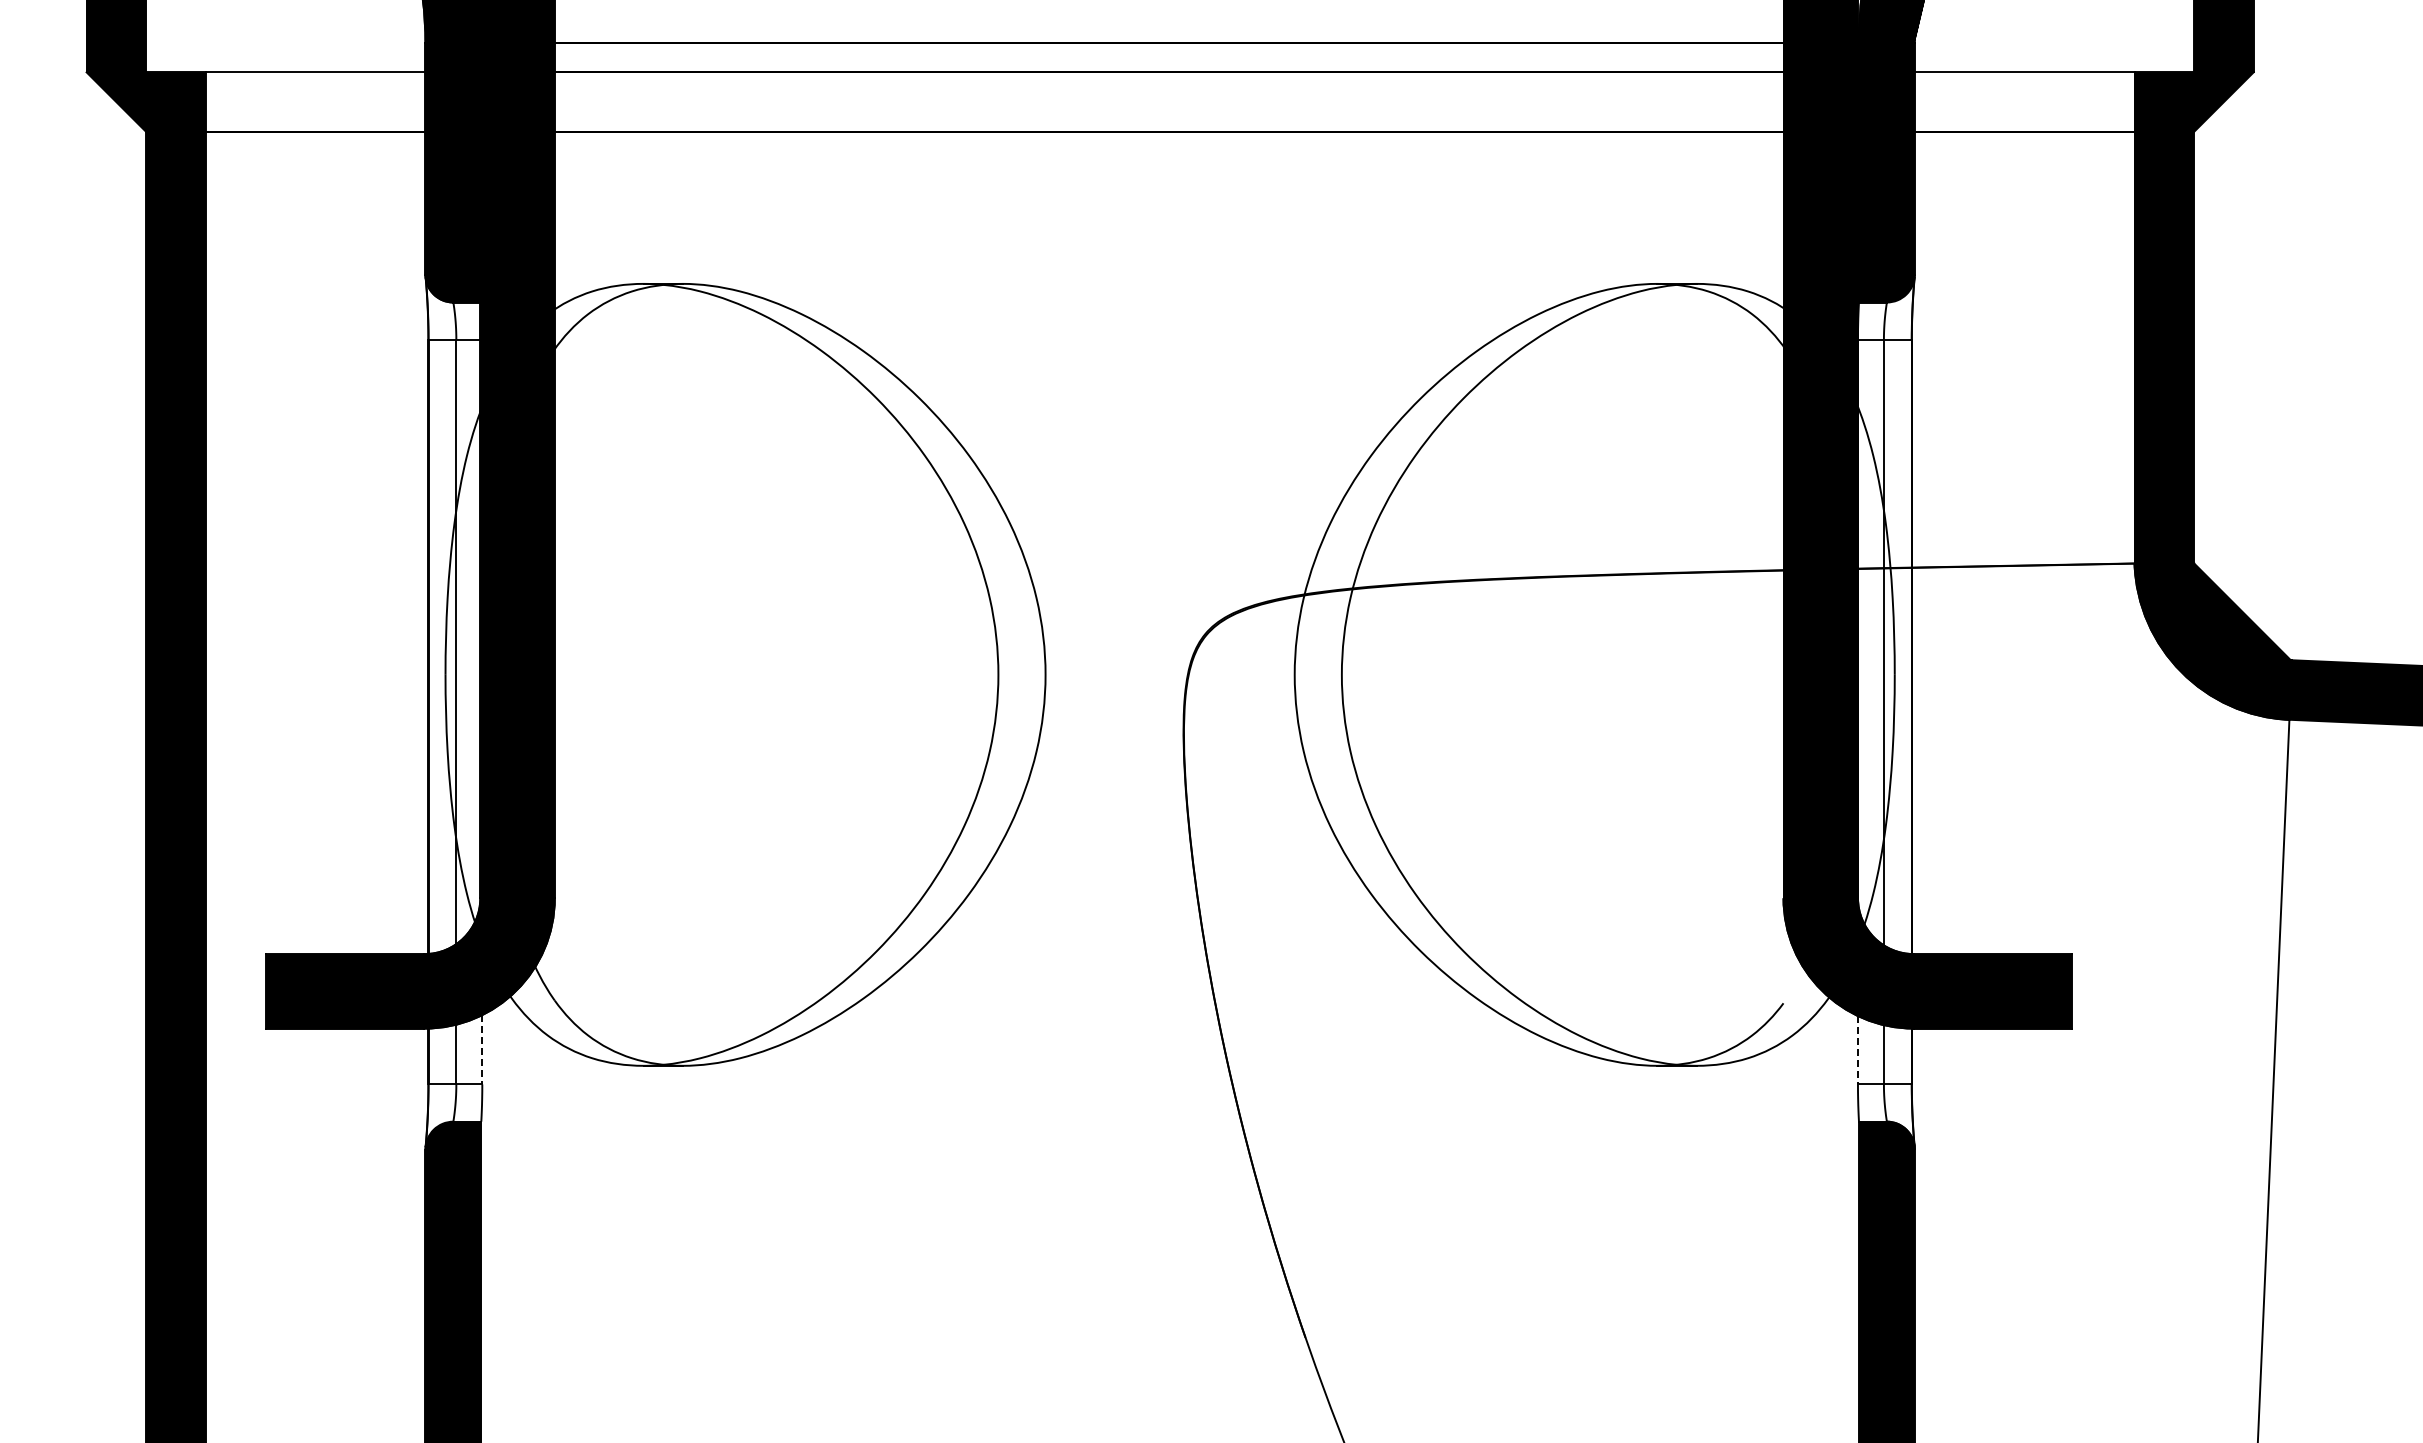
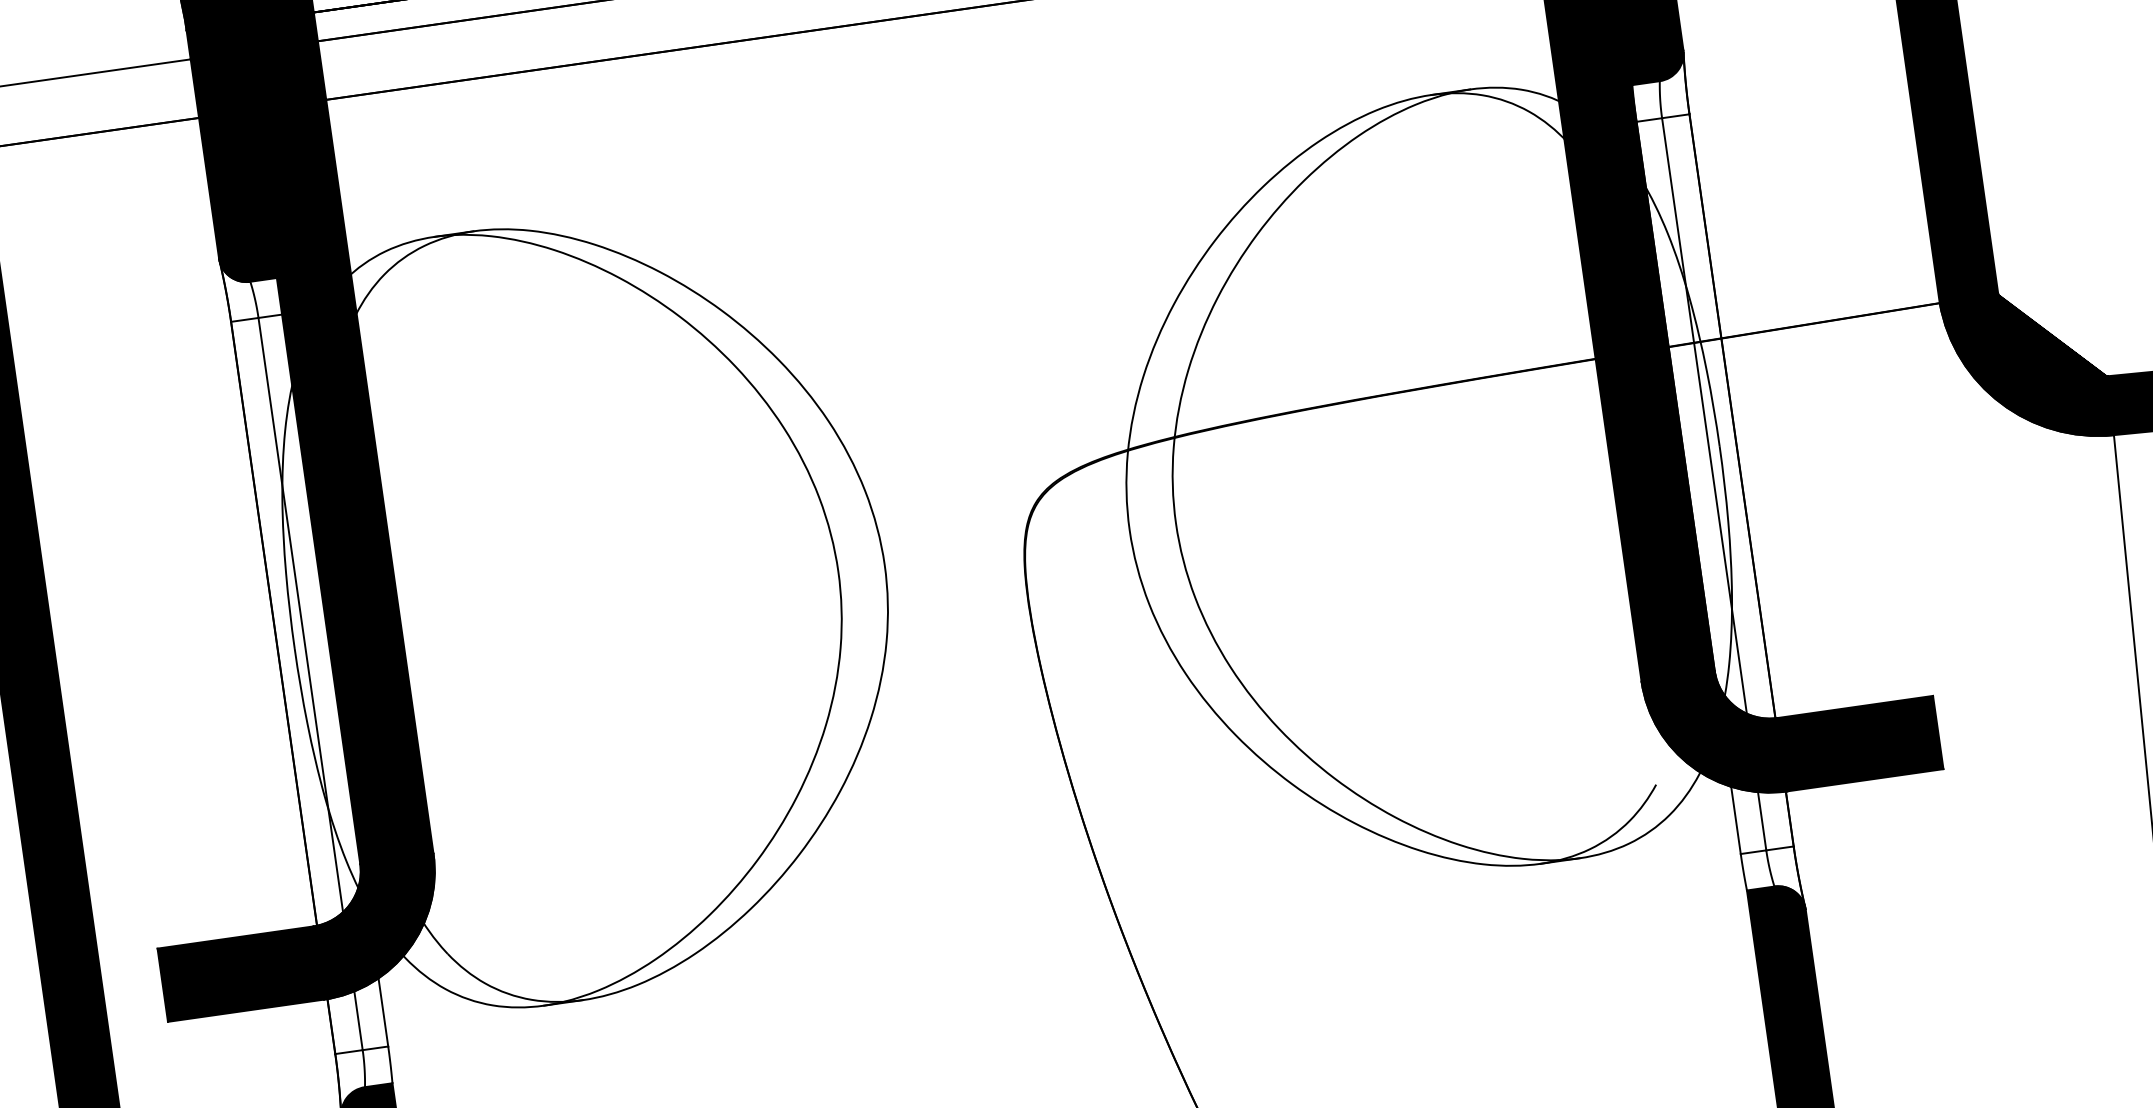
line: (482, 1049) -> (383, 1012), dashed -> solid
line: (1857, 1050) -> (1735, 820), dashed -> solid

